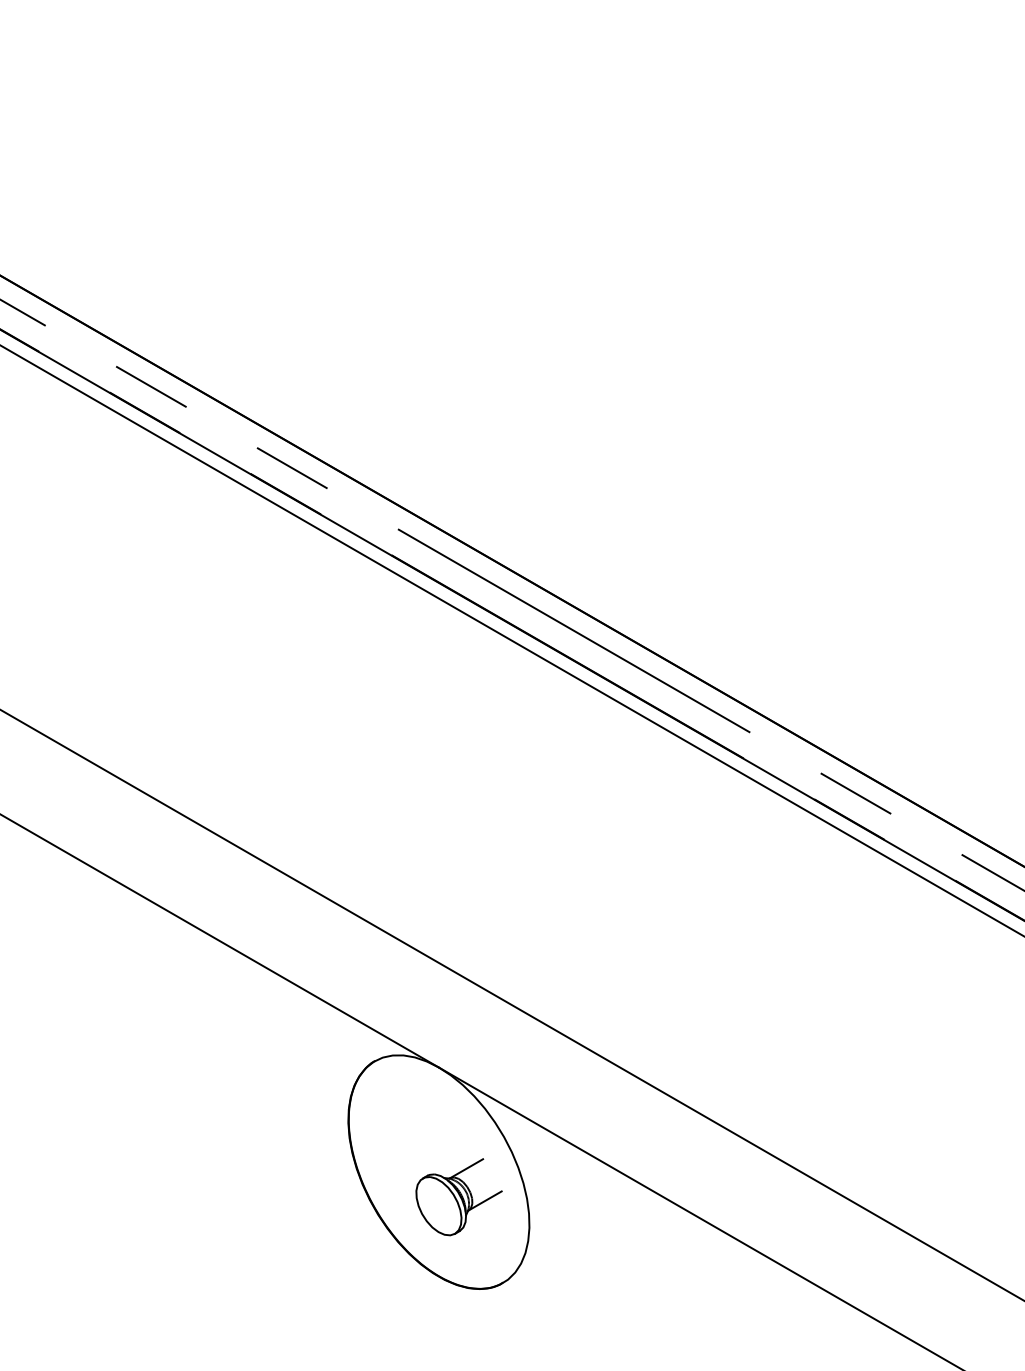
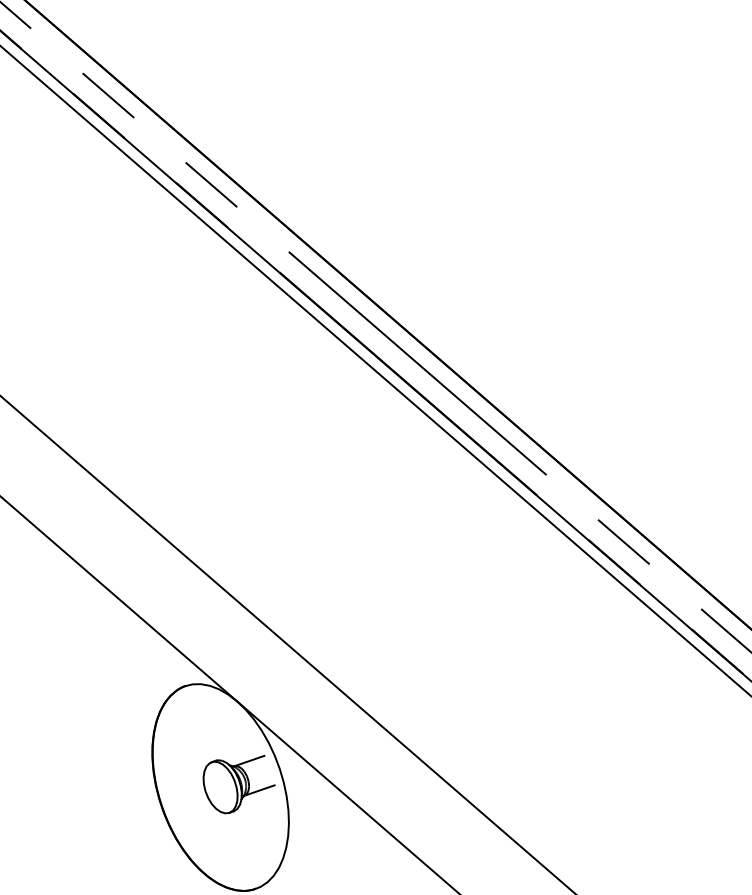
part: (458, 1197) -> (238, 783), moved

